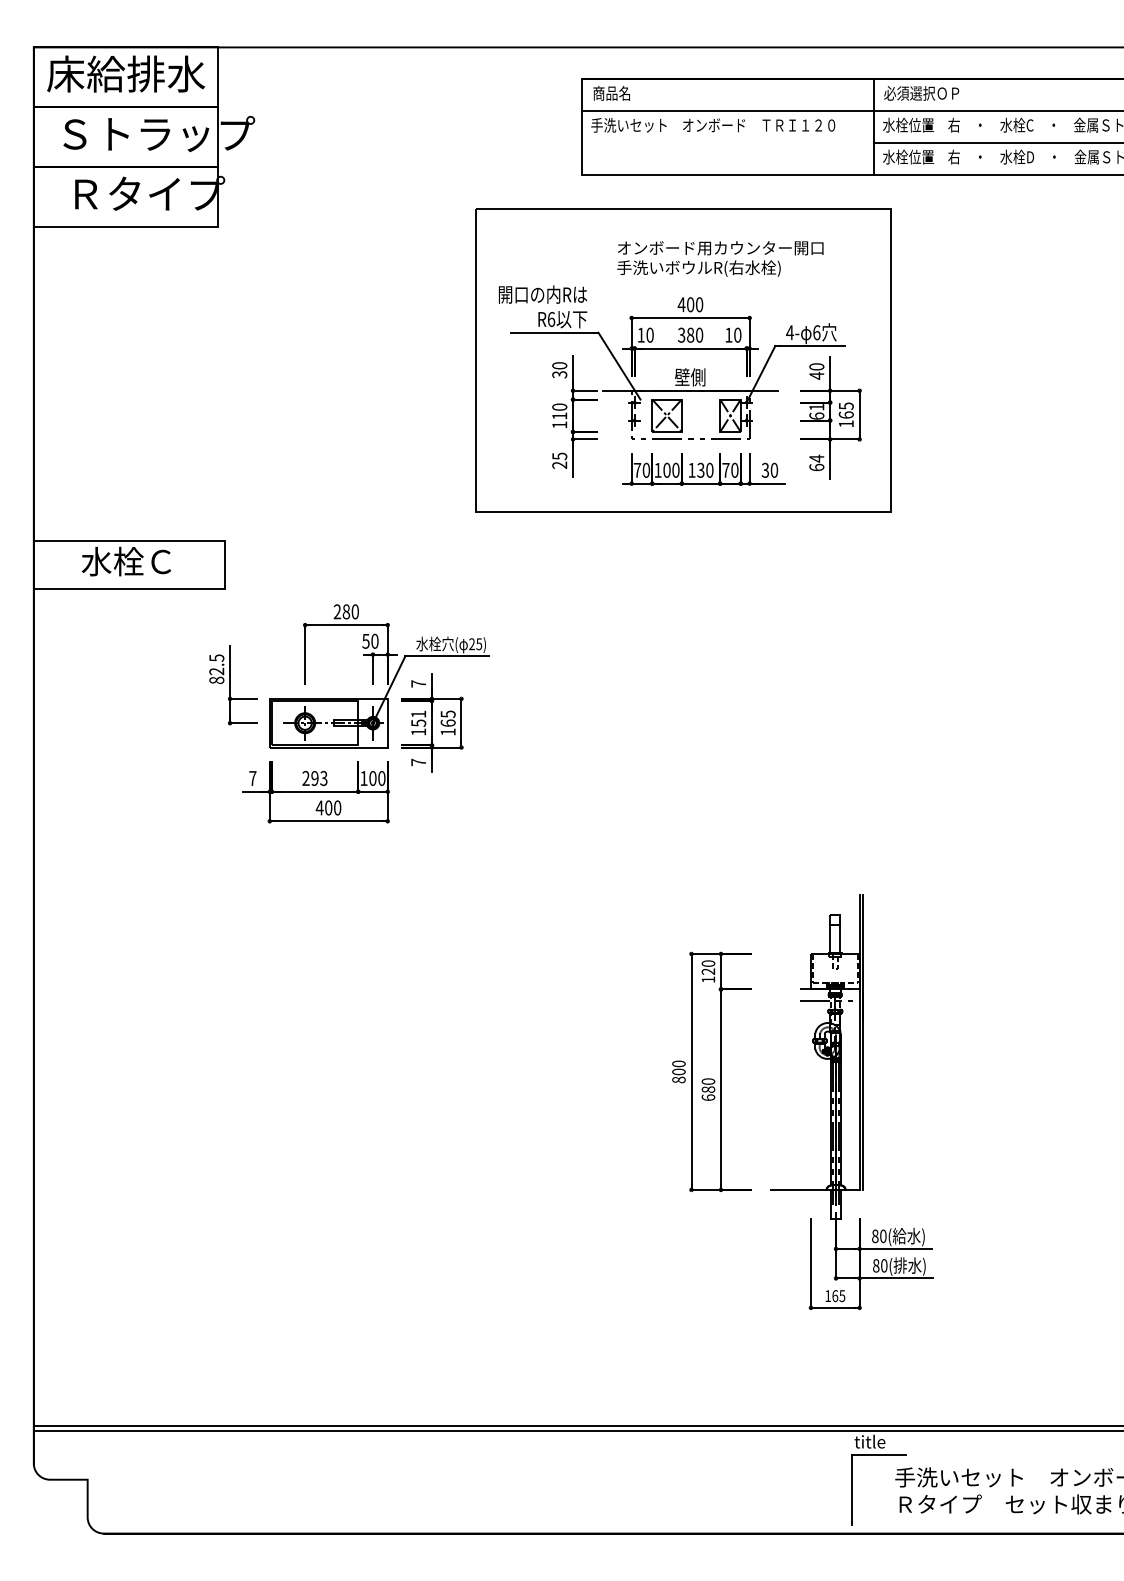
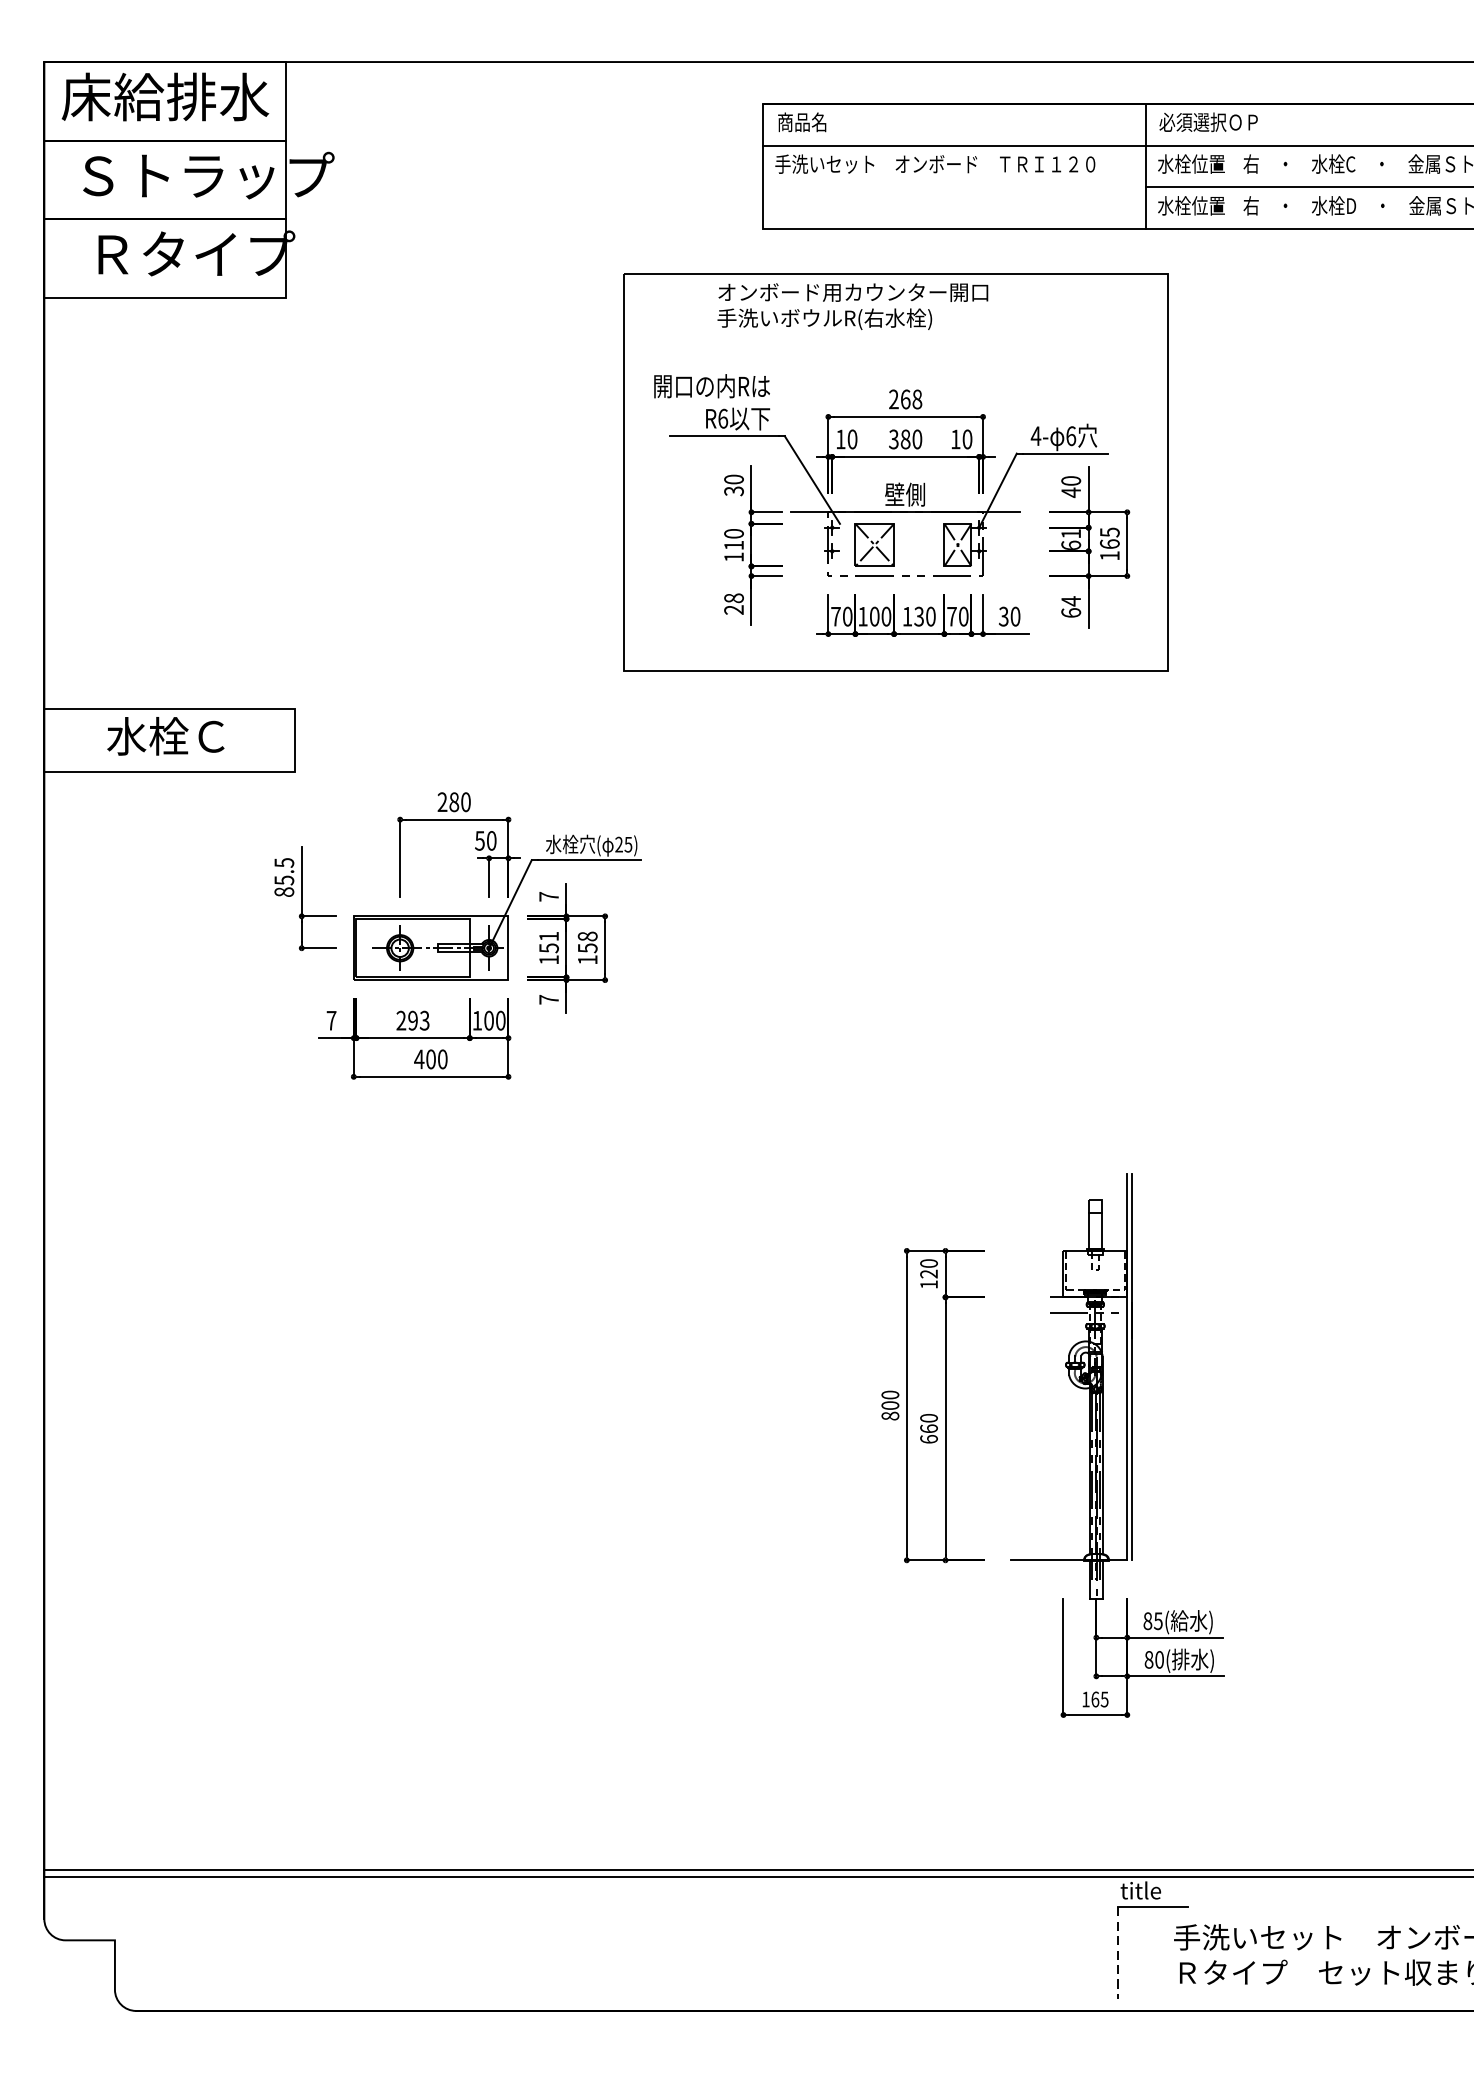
text: (720, 258) -> (853, 306), moved
text: (690, 304) -> (905, 399), 400 -> 268
text: (559, 456) -> (733, 598), 25 -> 28
text: (216, 671) -> (283, 880), 82.5 -> 85.5
text: (447, 718) -> (586, 942), 165 -> 158
text: (708, 1089) -> (929, 1428), 680 -> 660
text: (883, 1236) -> (1158, 1621), 80( -> 85(
line: (852, 1489) -> (1117, 1953), solid -> dashed

